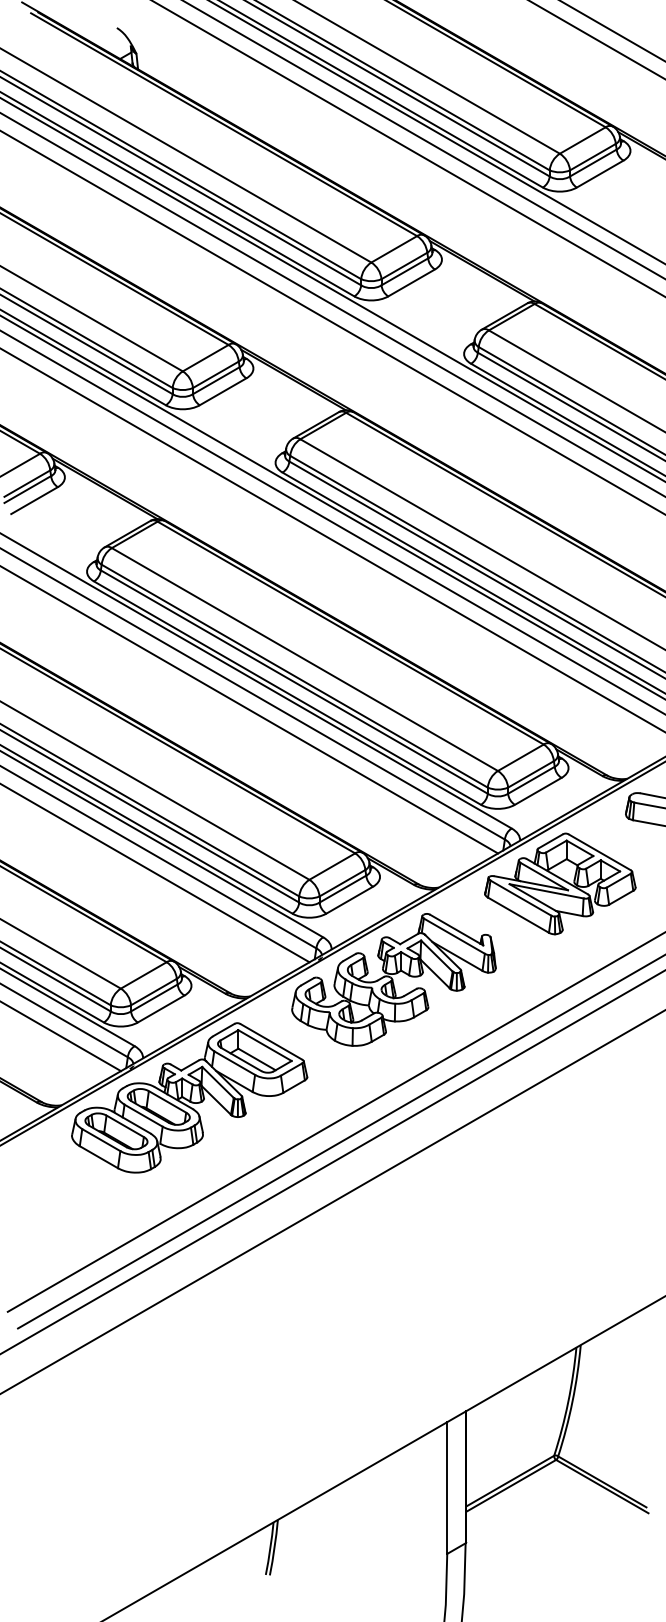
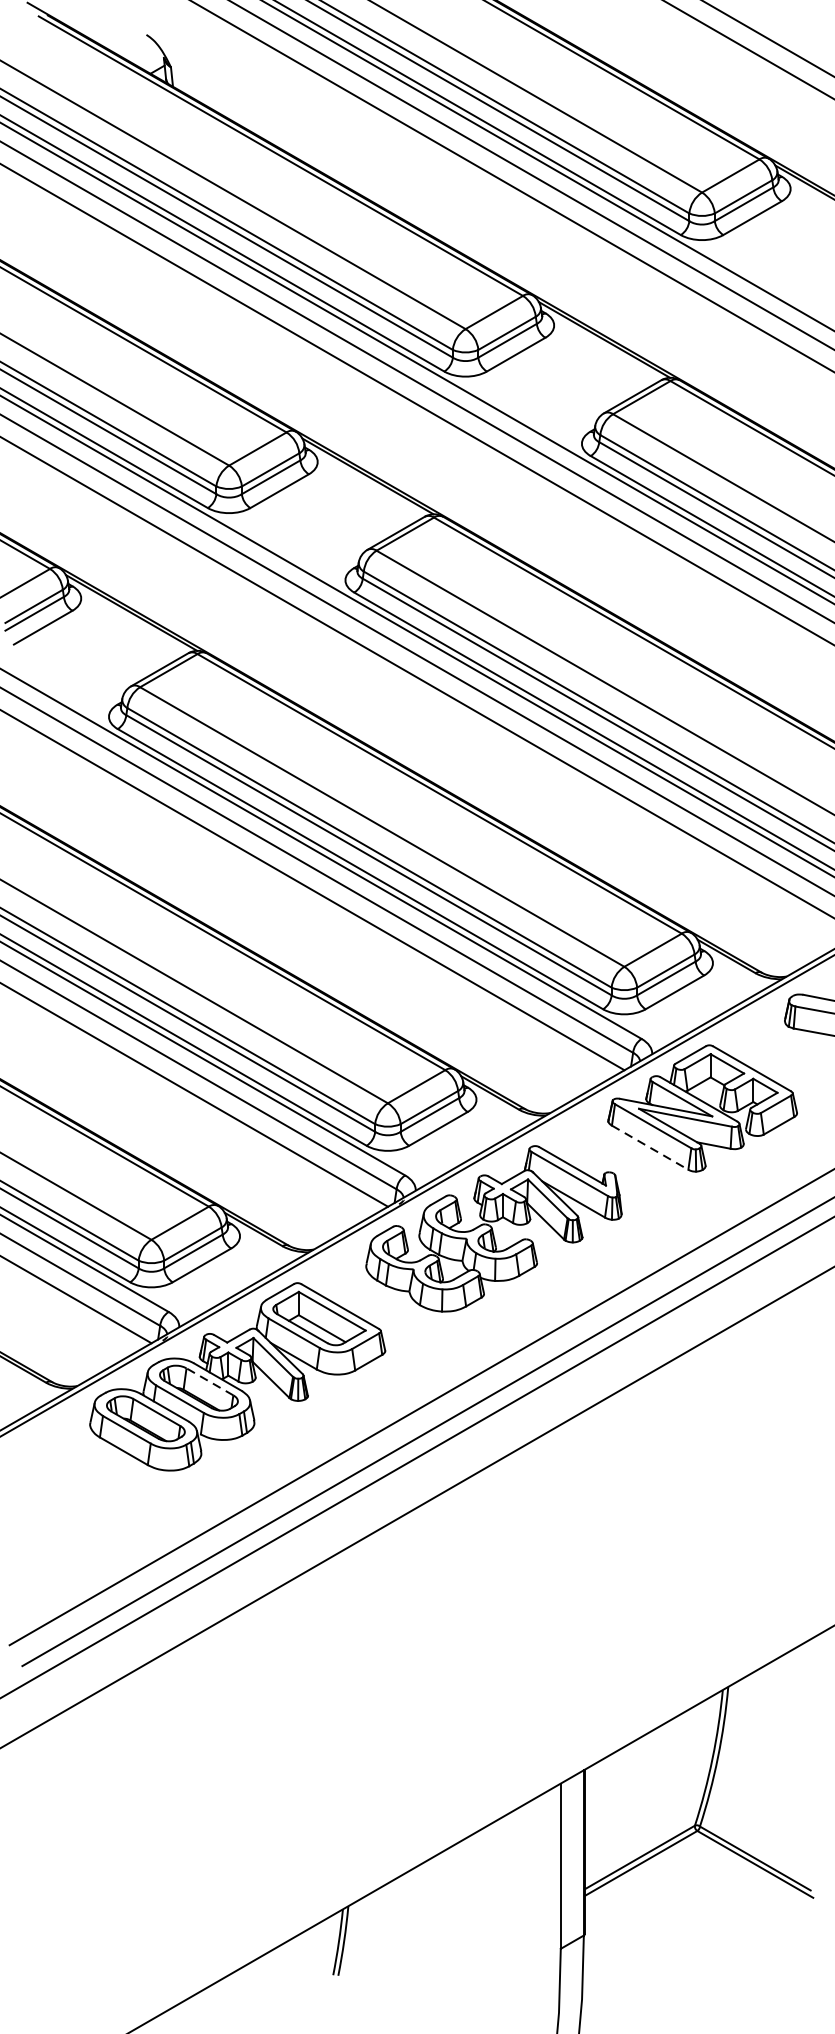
line: (518, 915) -> (650, 1148), solid -> dashed
line: (167, 1101) -> (209, 1381), solid -> dashed

